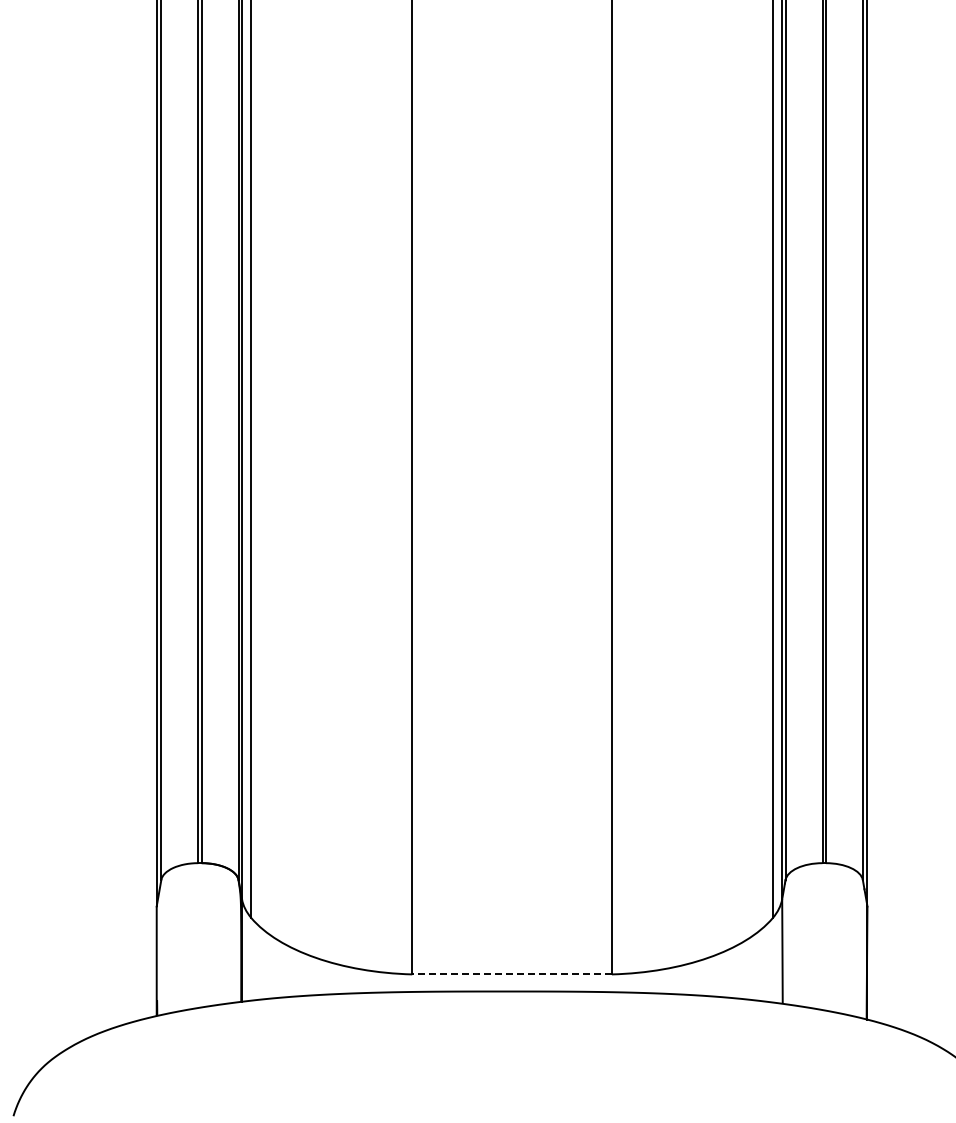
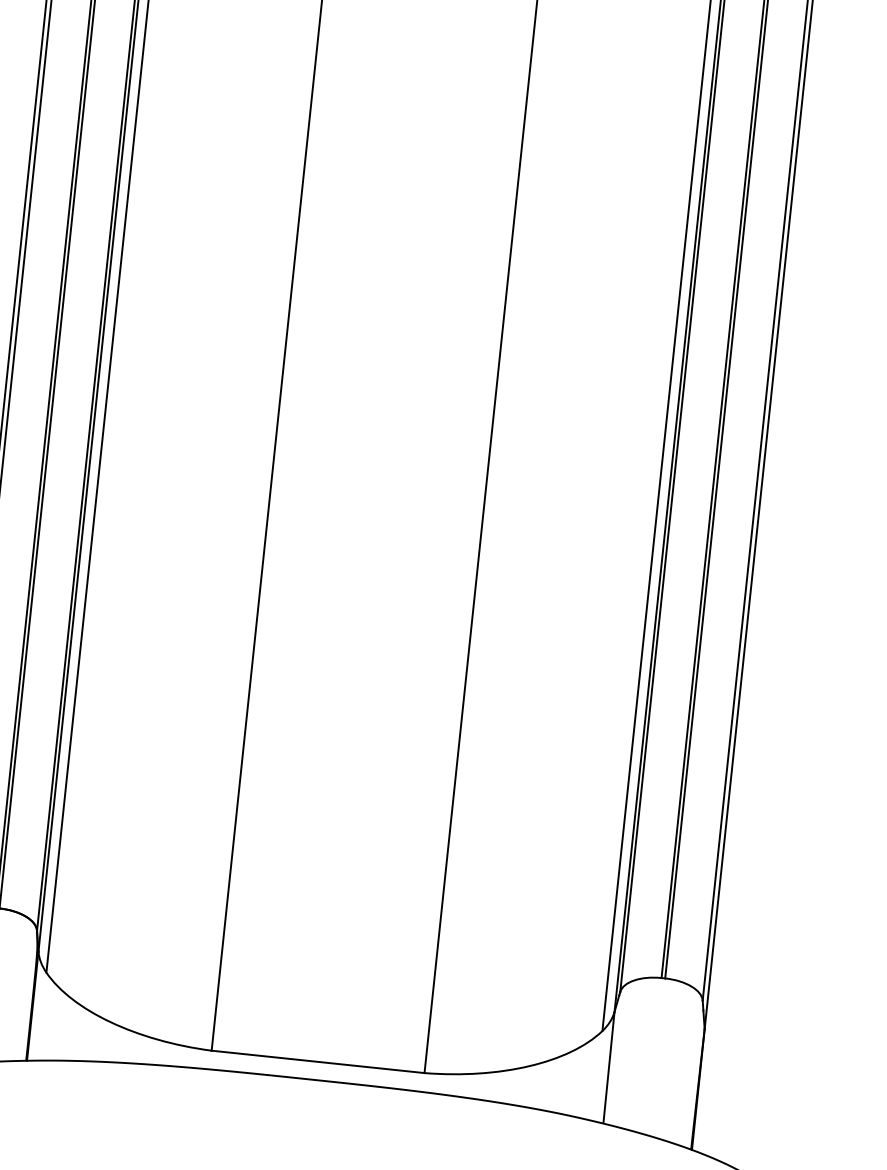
line: (512, 974) -> (318, 1062), dashed -> solid

